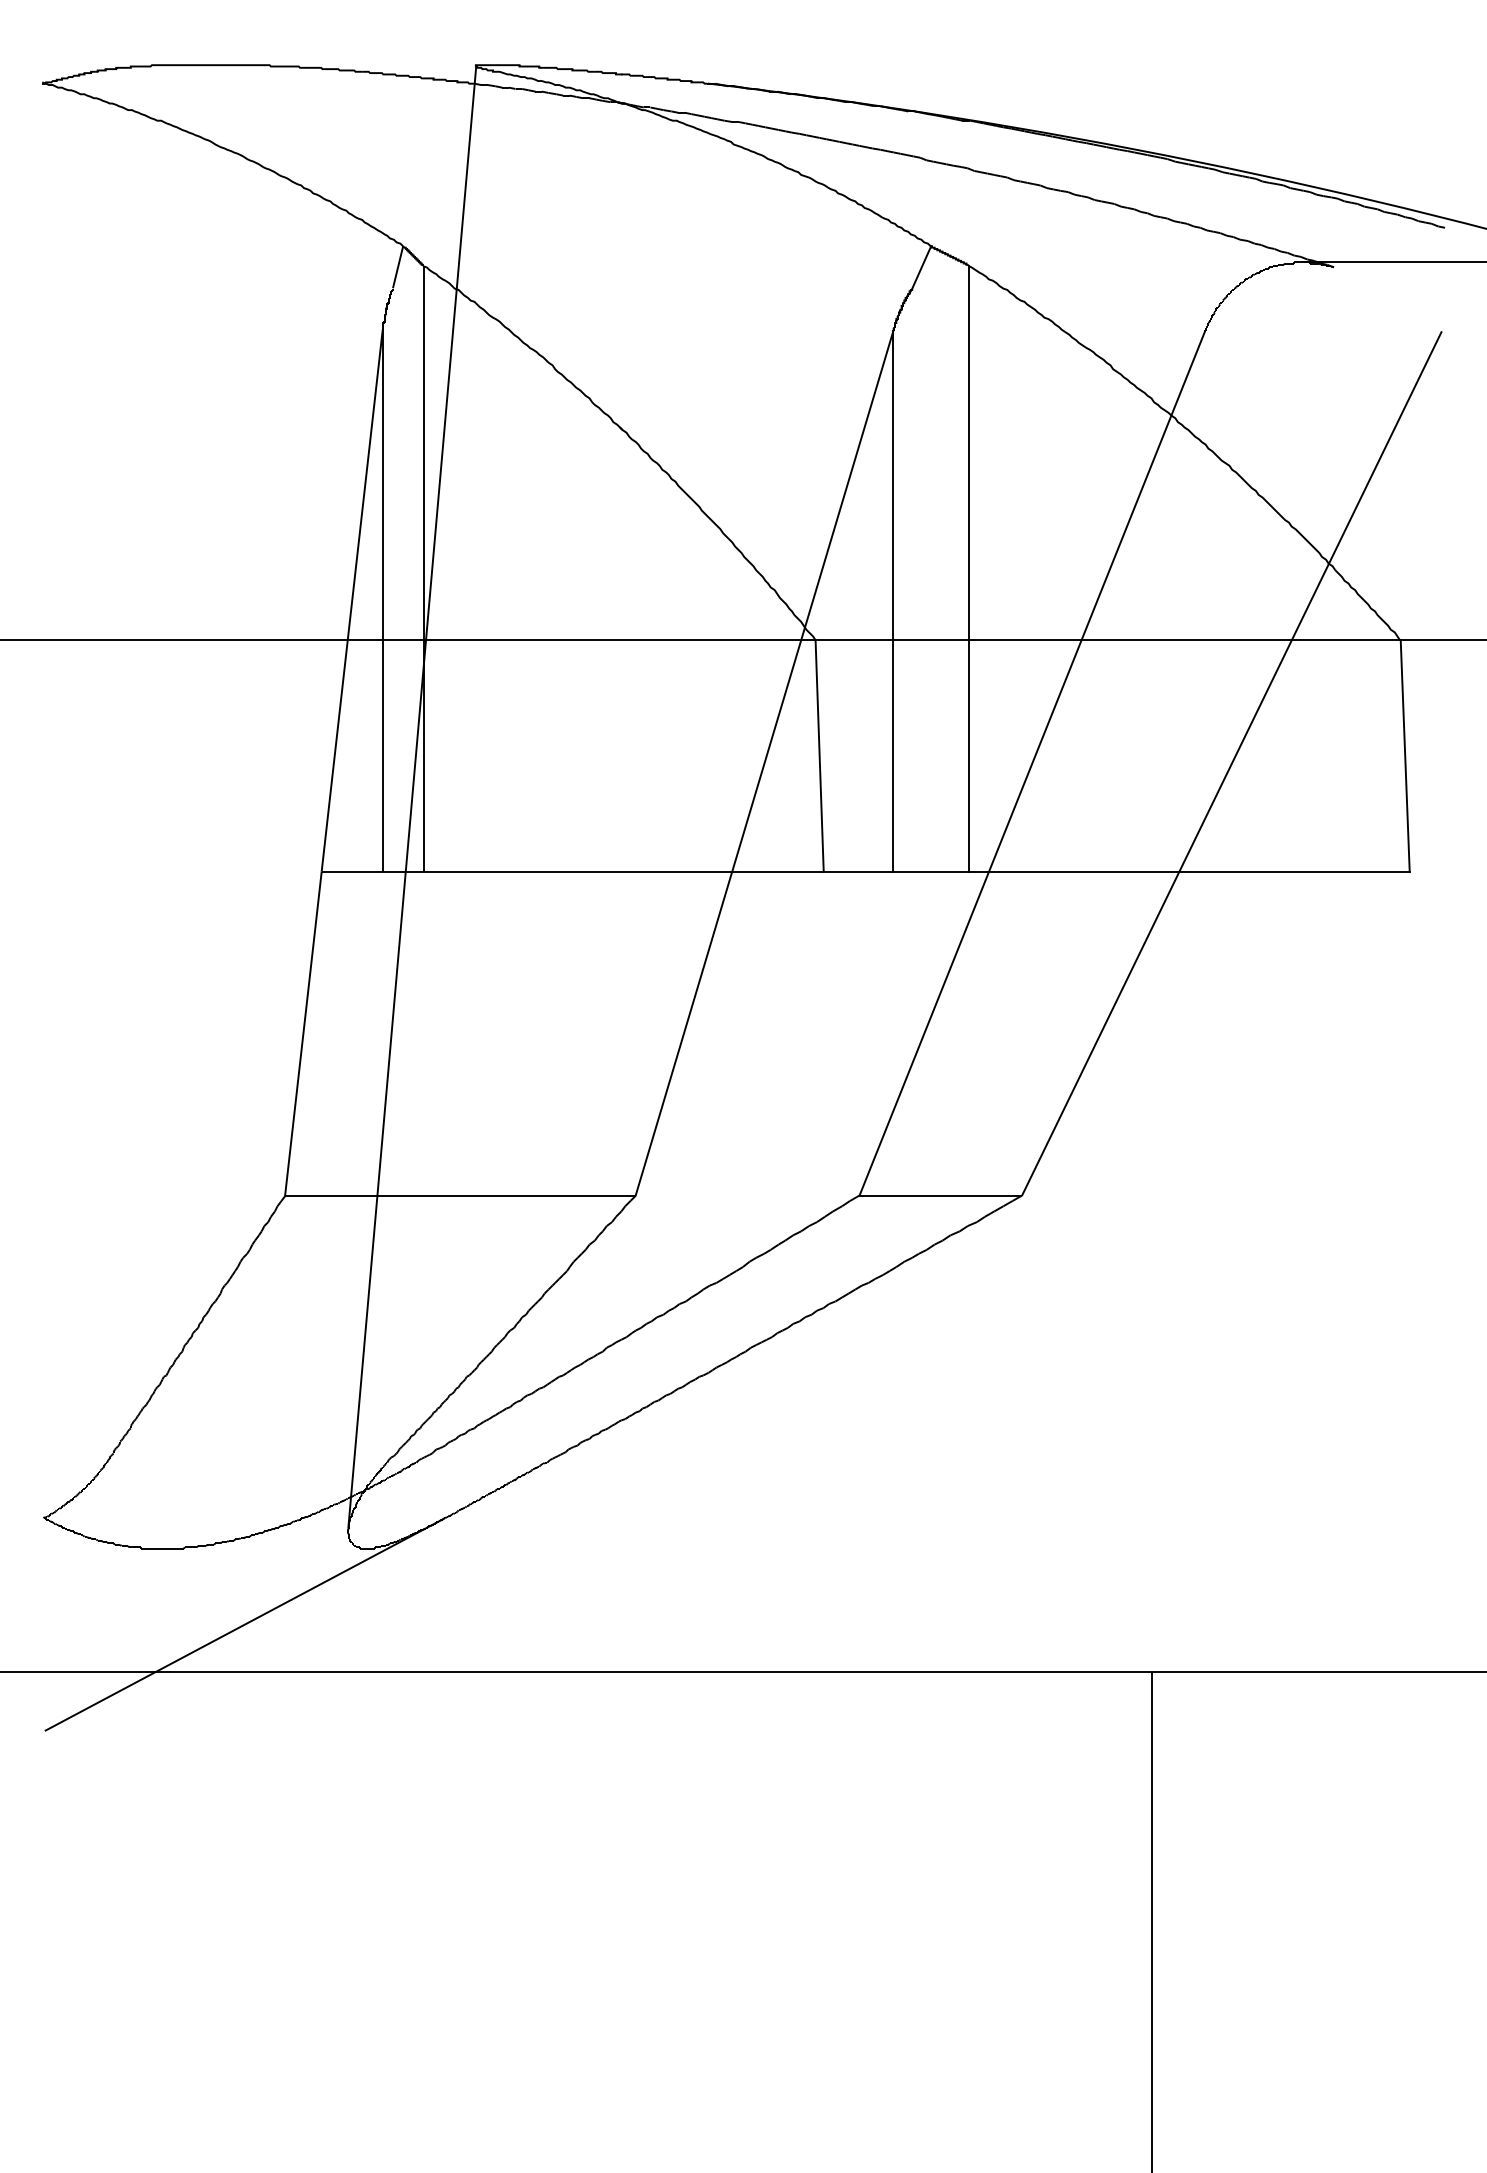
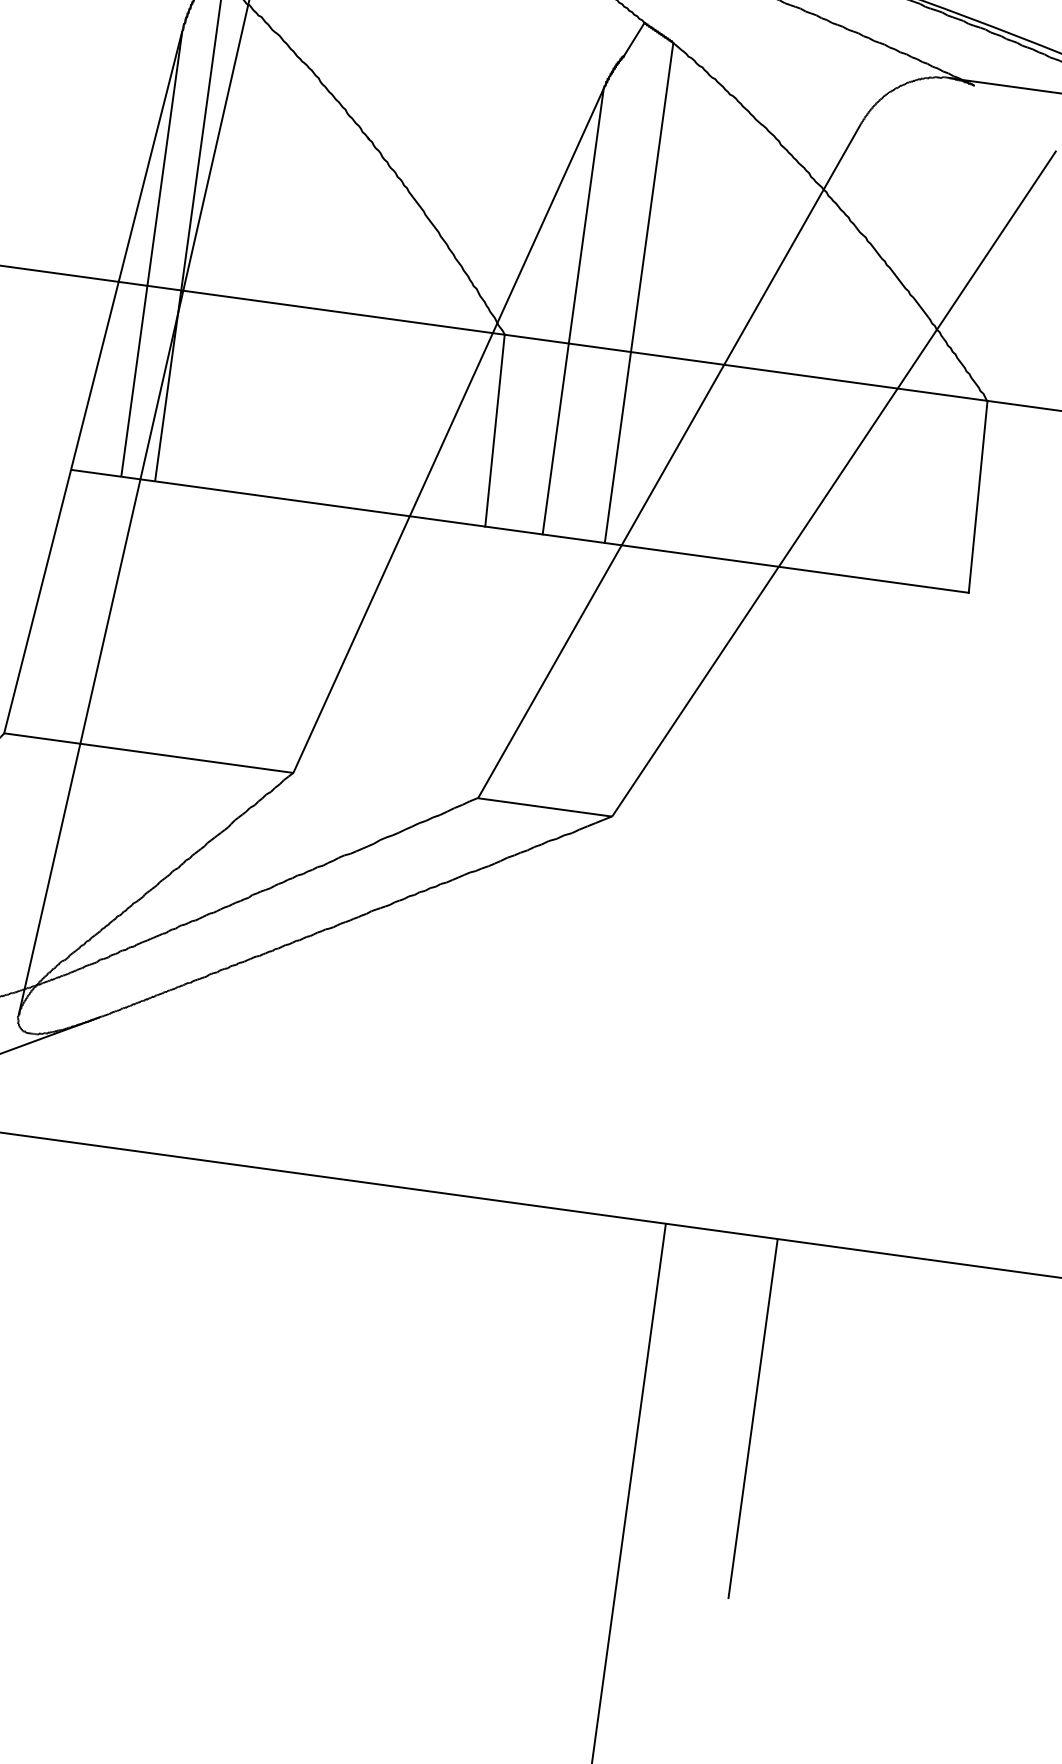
line: (1287, 1889) -> (752, 1418), added

